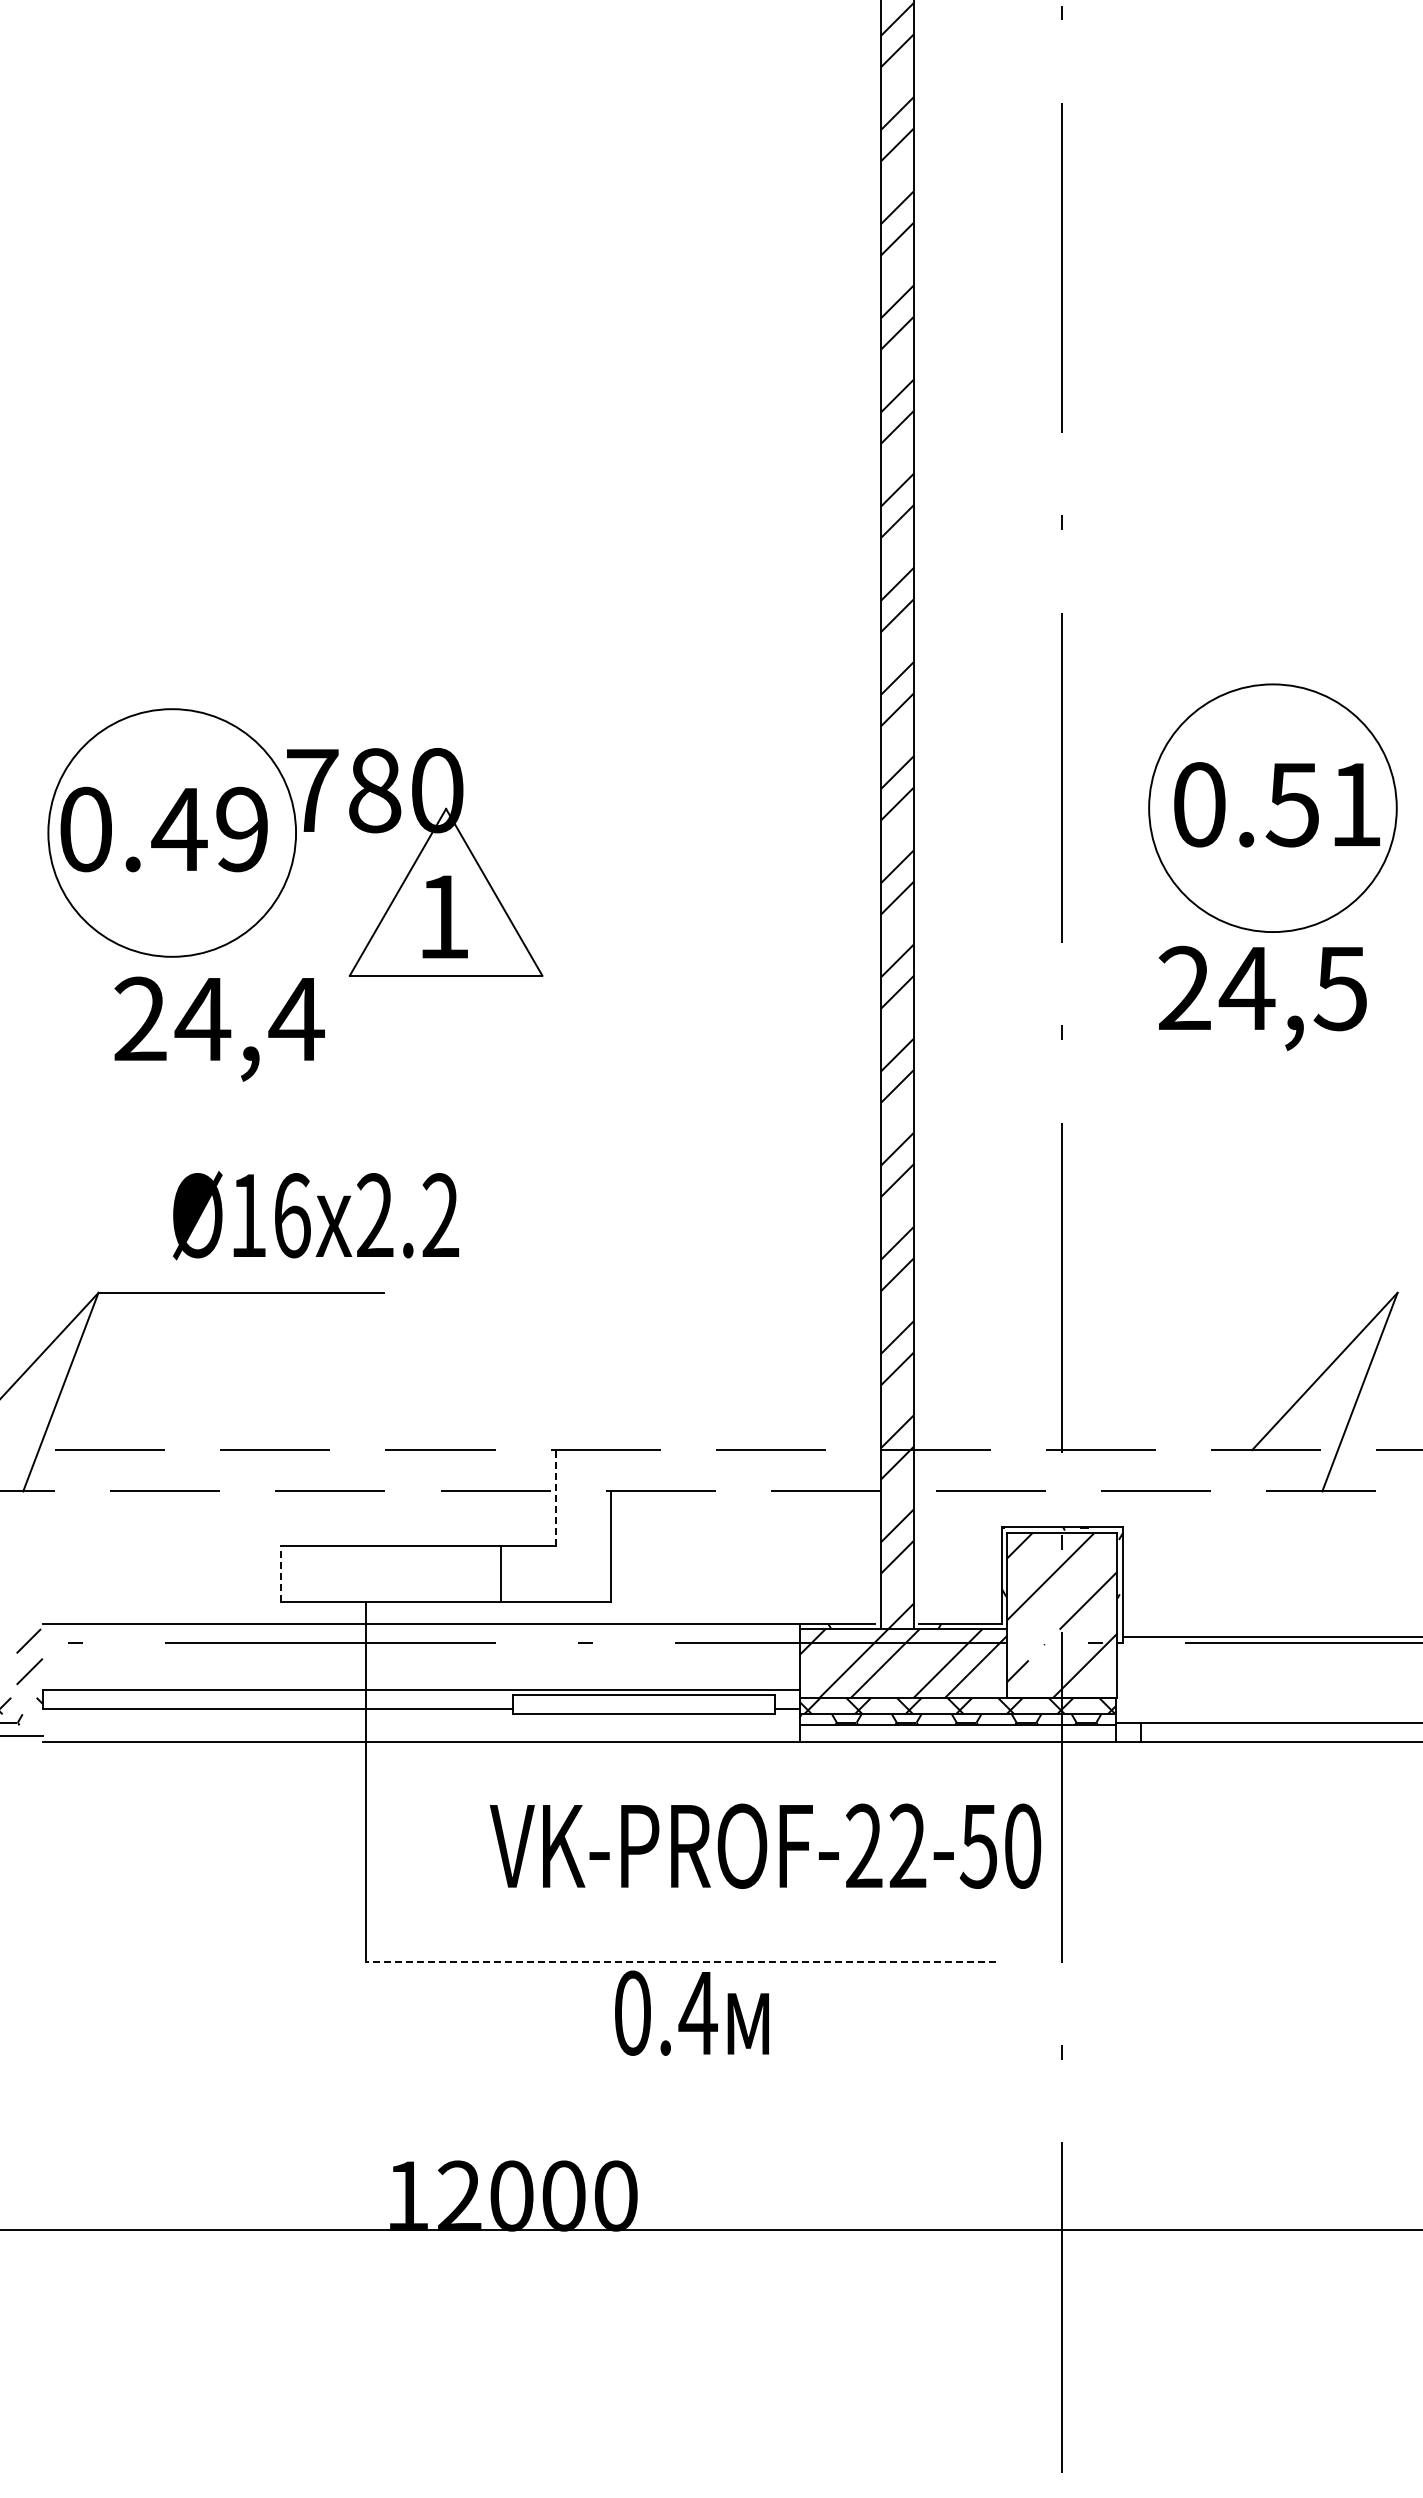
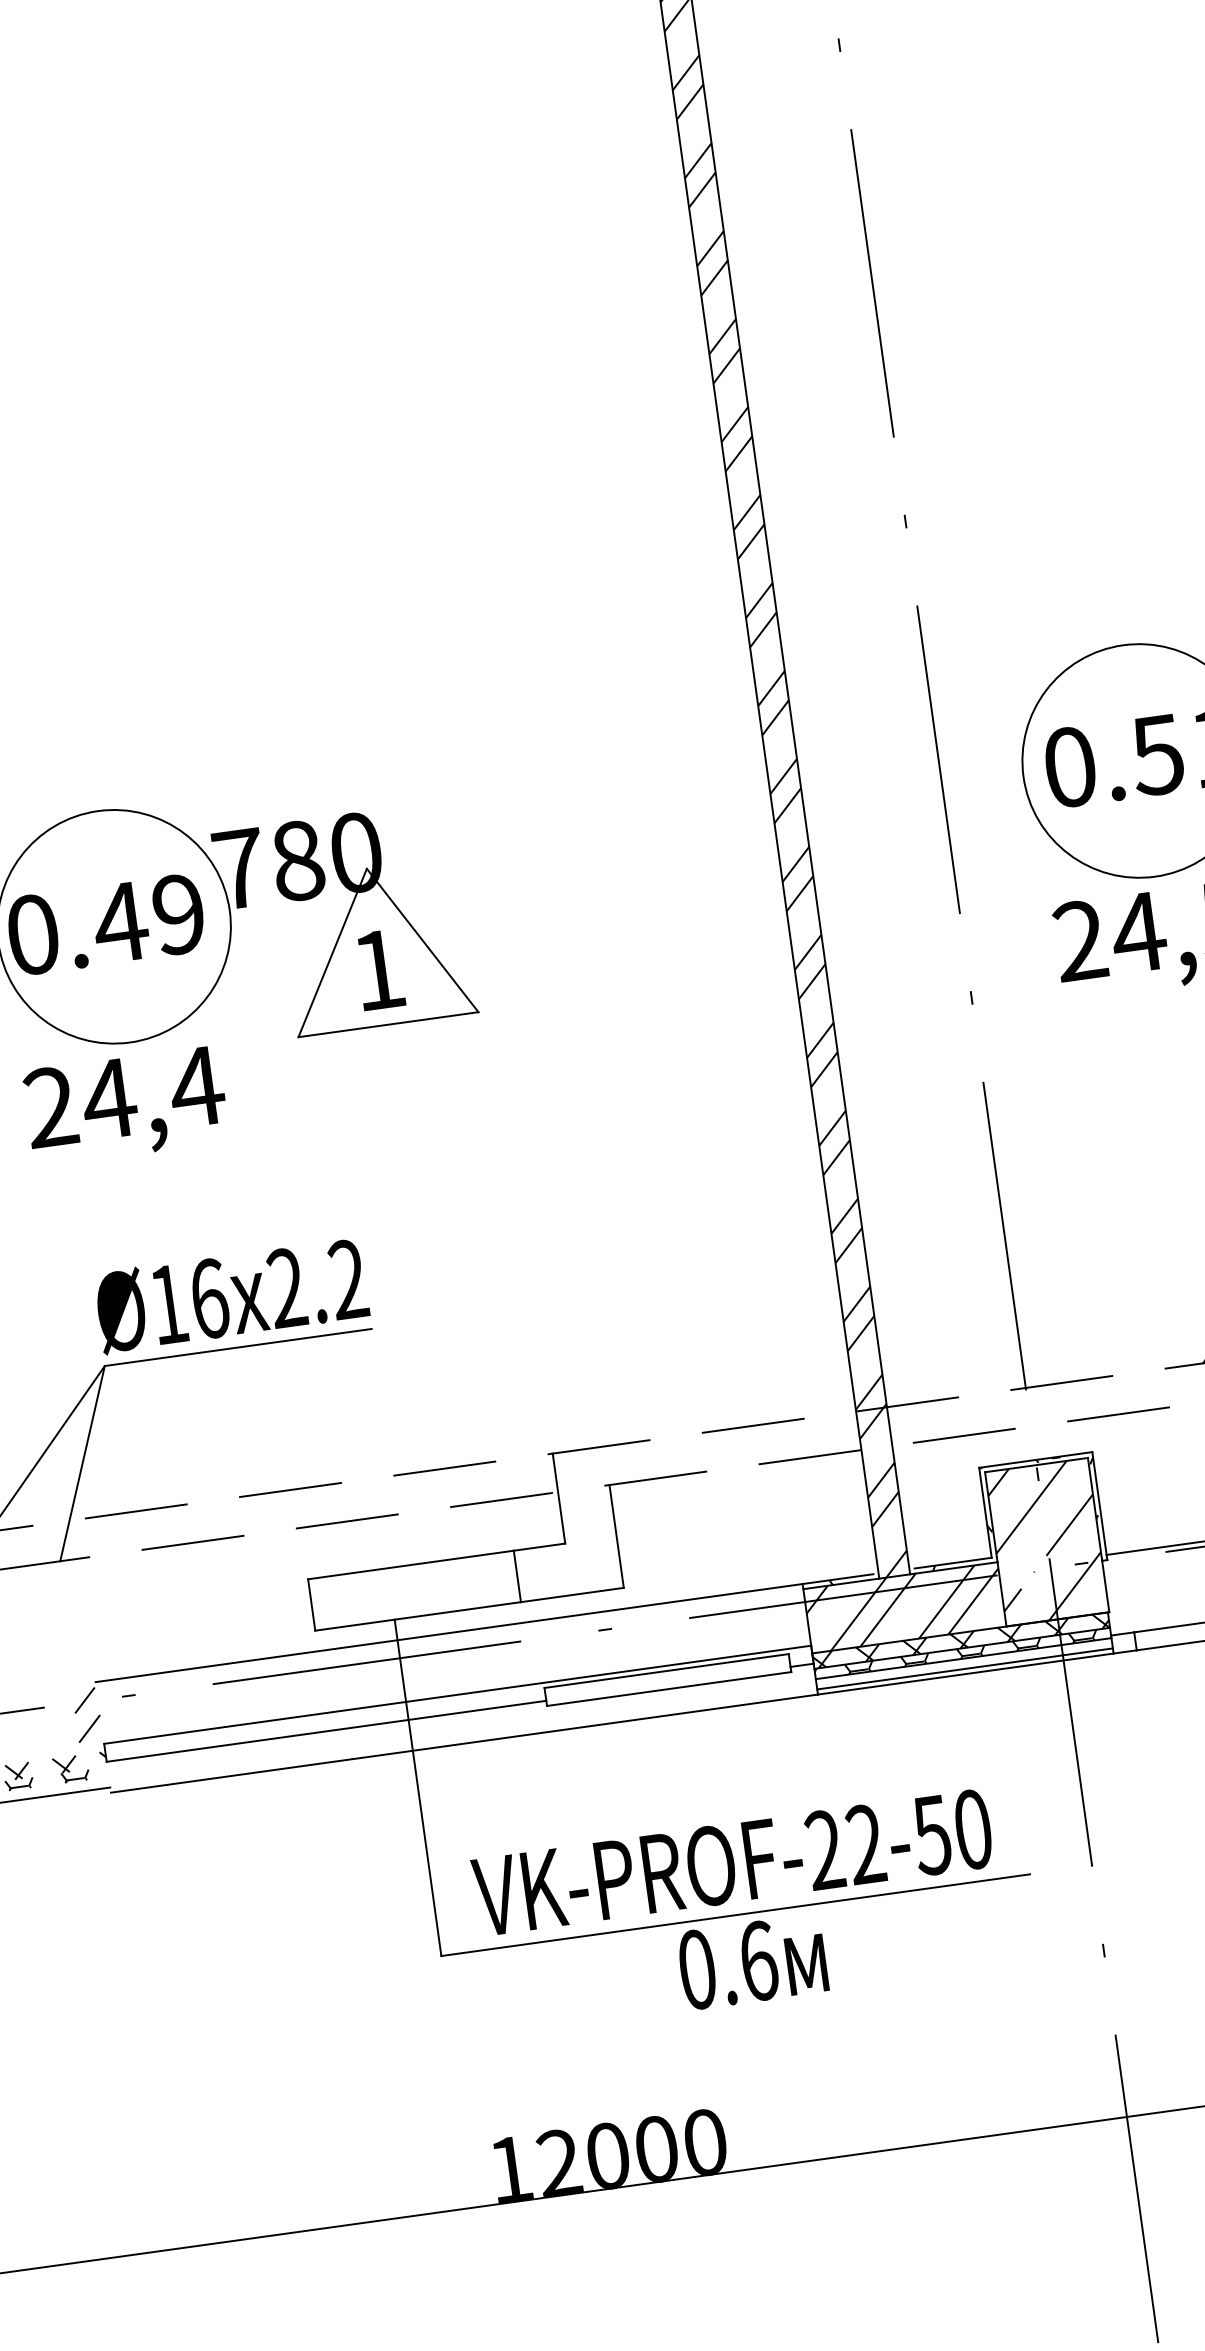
text: (219, 1028) -> (125, 1105), moved
text: (316, 1215) -> (232, 1295), moved
line: (556, 1497) -> (559, 1497), dashed -> solid
line: (280, 1574) -> (311, 1605), dashed -> solid
line: (957, 1736) -> (964, 1669), added
text: (765, 1845) -> (732, 1862), moved
line: (680, 1961) -> (735, 1915), dashed -> solid
text: (697, 2012) -> (757, 1960), 0.4 -> 0.6

